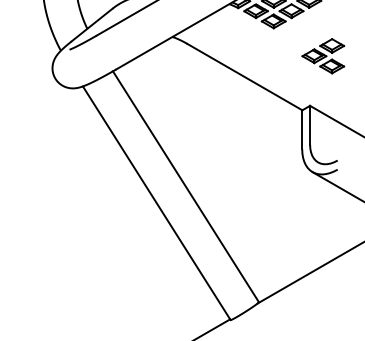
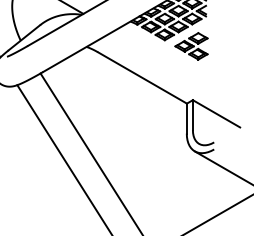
part: (323, 56) -> (191, 46), moved

